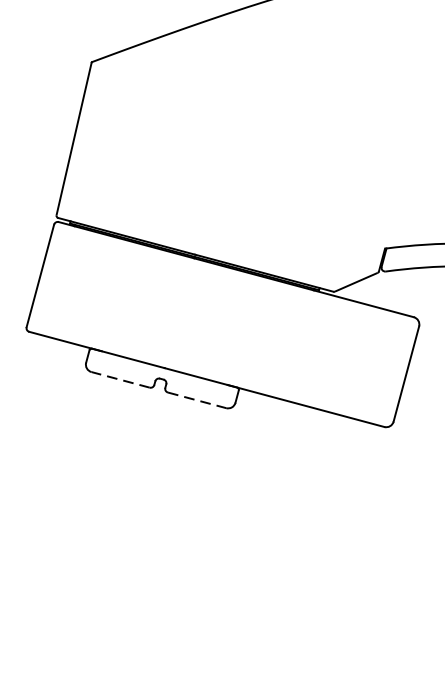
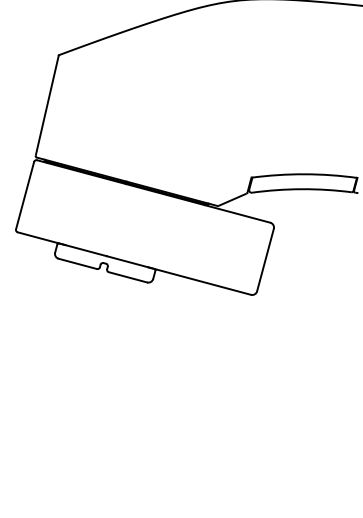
line: (120, 379) -> (77, 263), dashed -> solid
line: (197, 400) -> (128, 277), dashed -> solid

